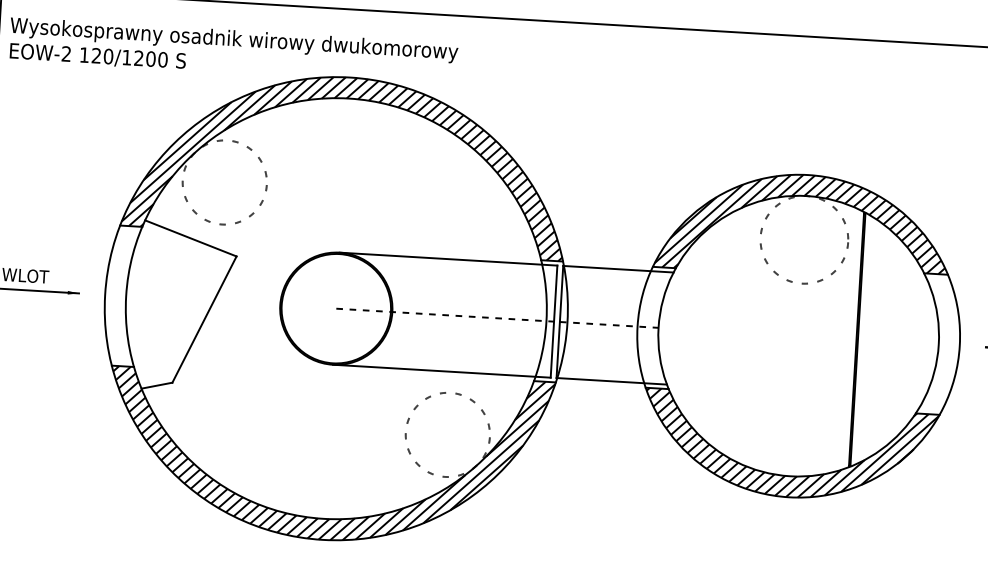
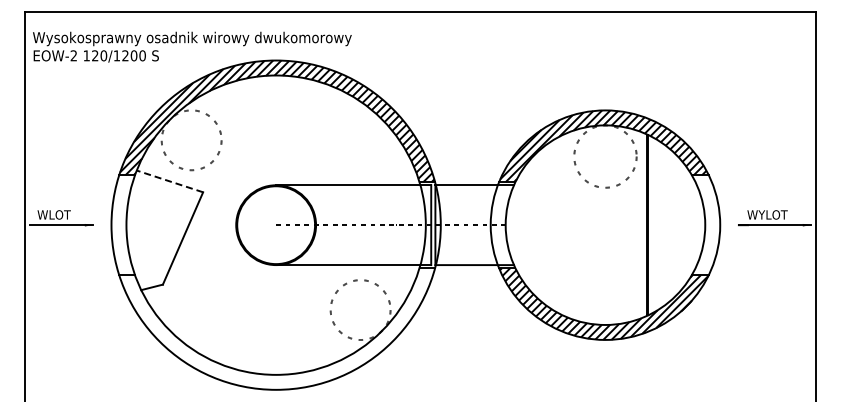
line: (190, 238) -> (169, 181), solid -> dashed
hatch: (329, 453) -> (277, 328), removed

